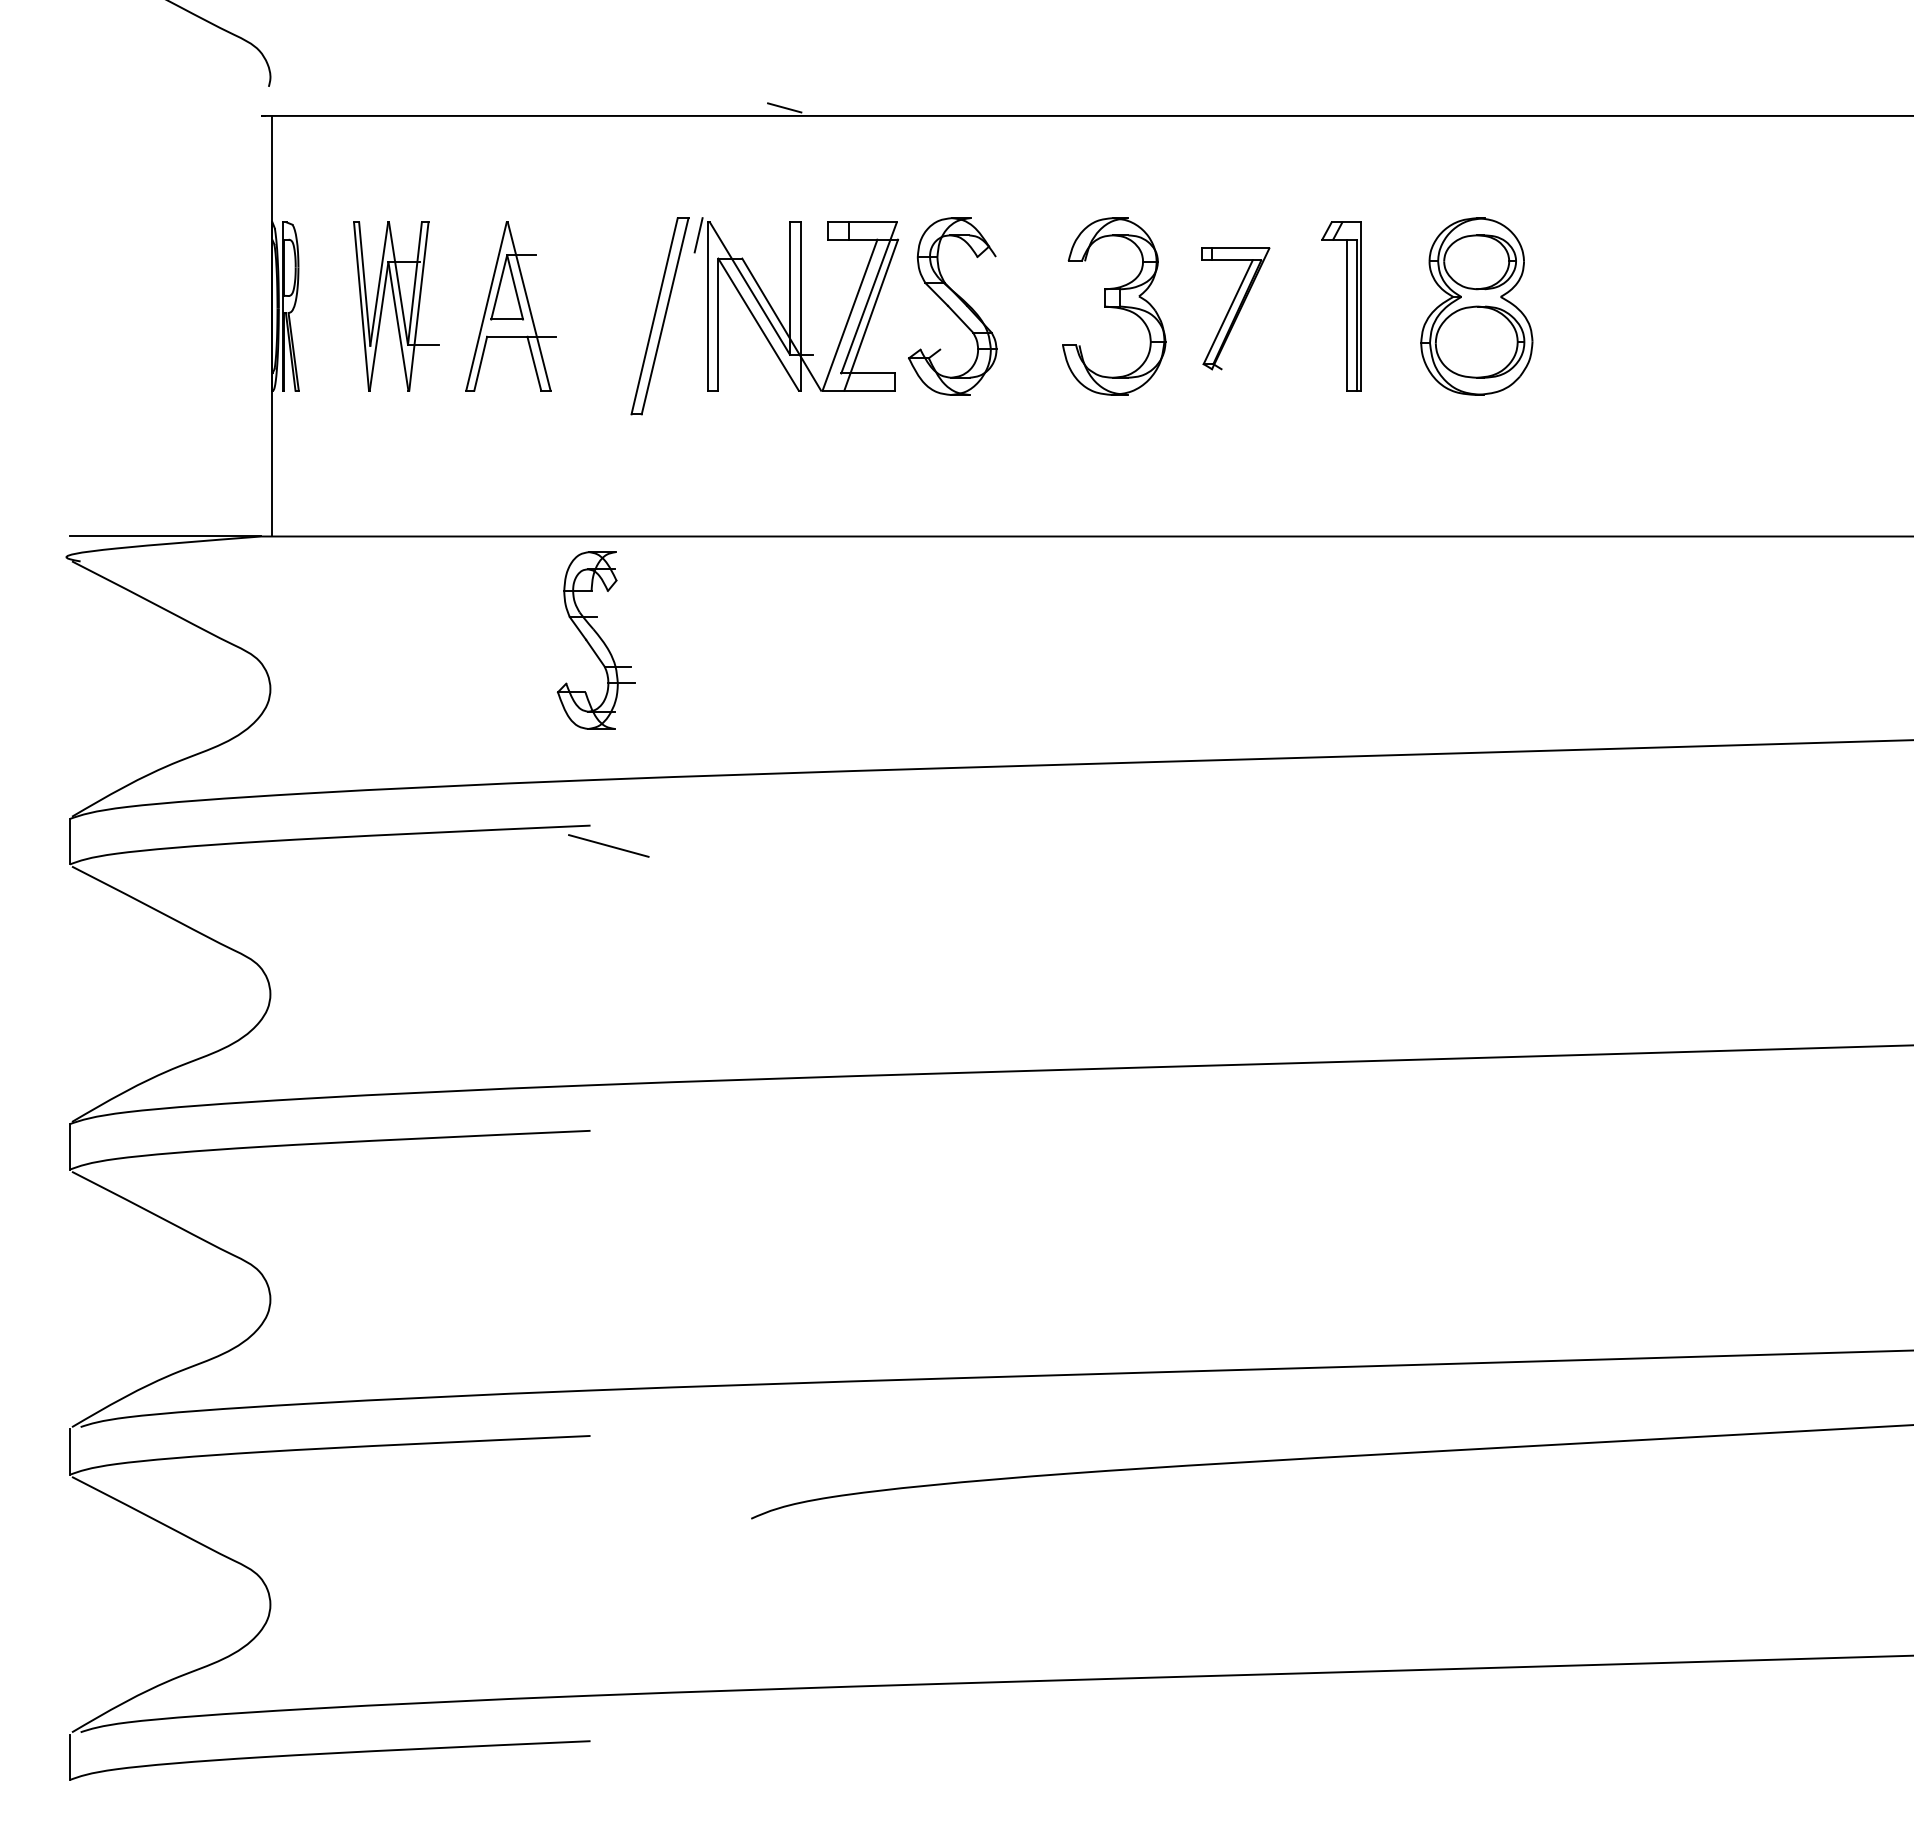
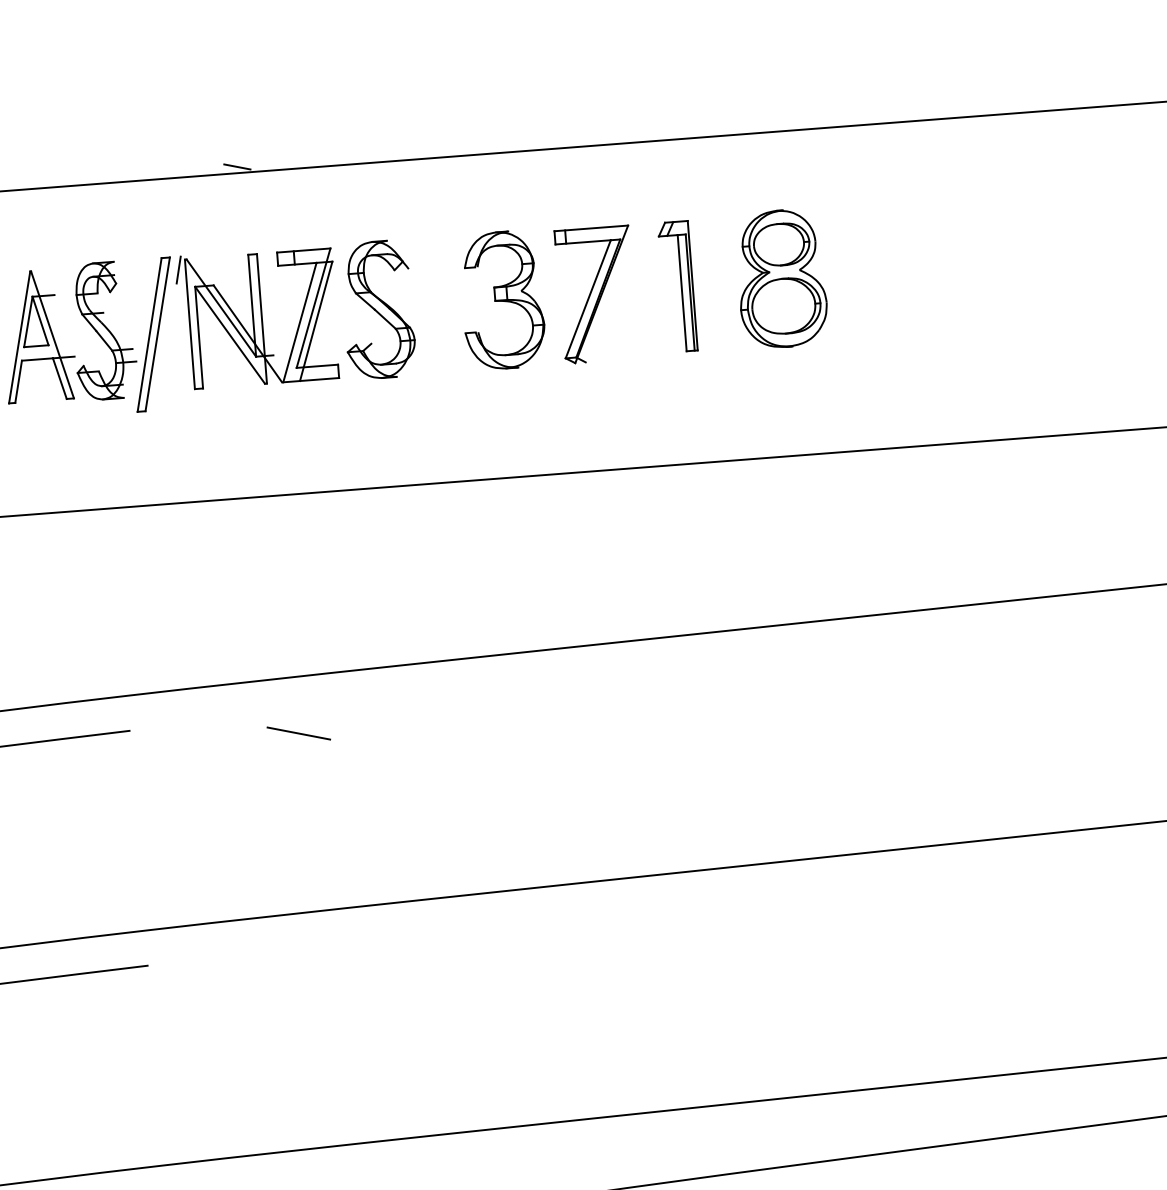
part: (1235, 308) -> (596, 294), size x1.43
part: (595, 640) -> (103, 330), moved
line: (608, 845) -> (298, 733), moved

